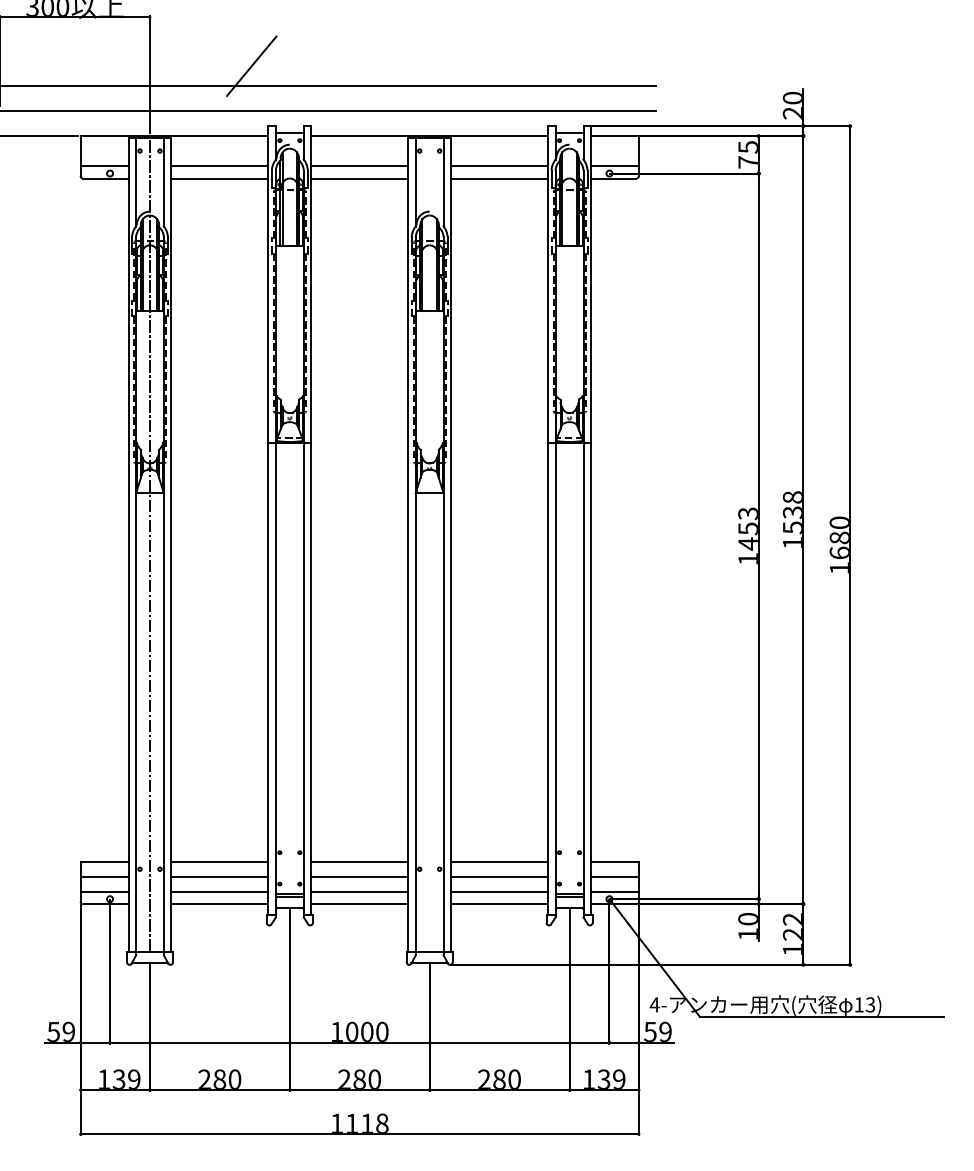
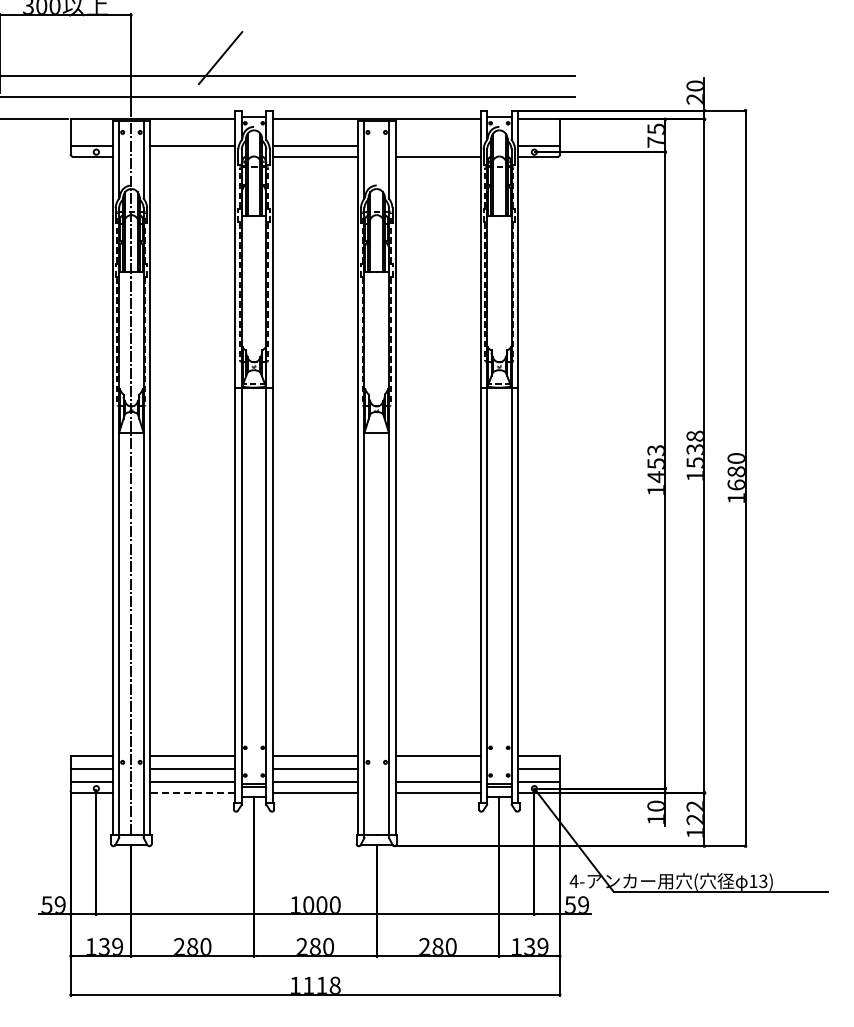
line: (498, 165) -> (437, 145), removed
line: (219, 178) -> (192, 156), removed
line: (498, 876) -> (437, 768), removed
line: (219, 904) -> (192, 793), solid -> dashed

